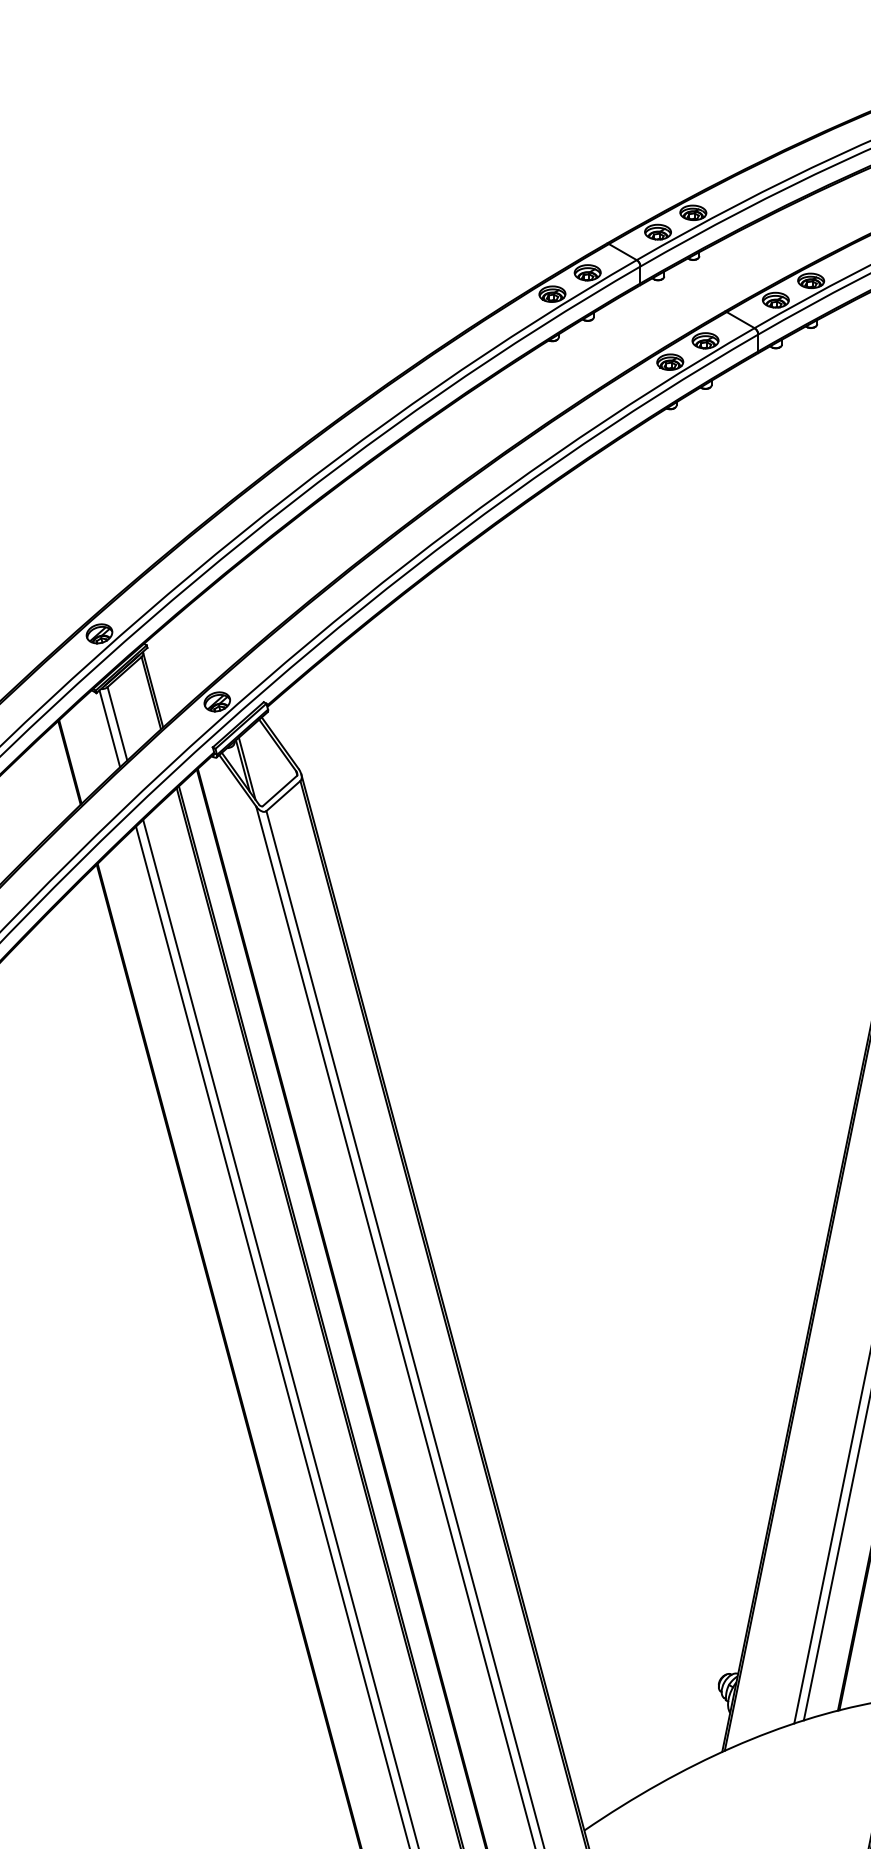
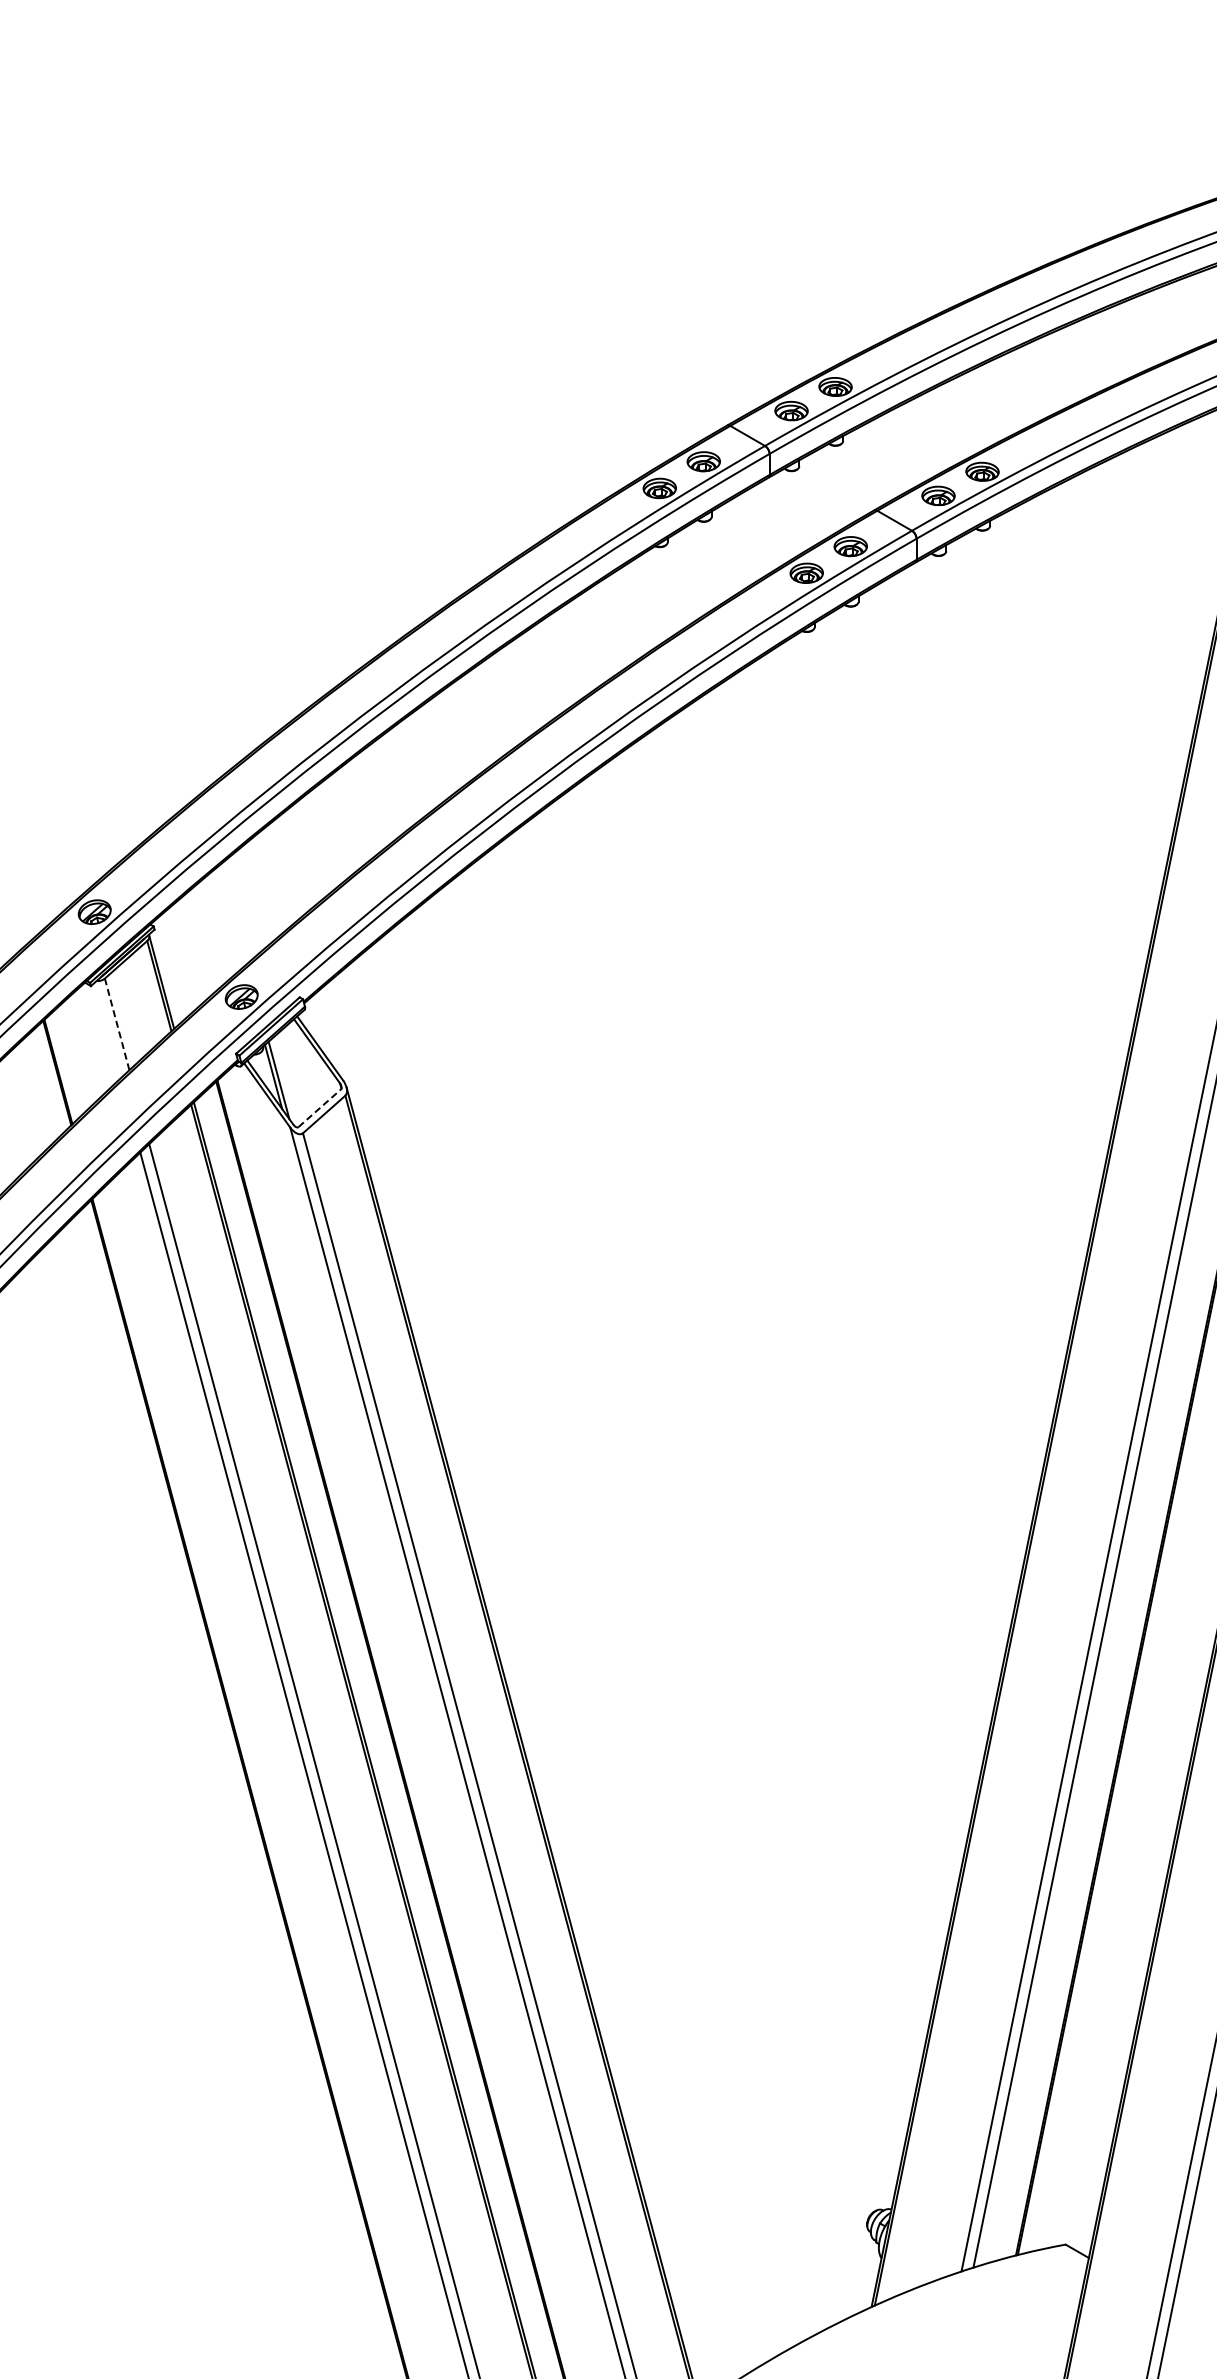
line: (117, 723) -> (117, 1023), solid -> dashed
line: (109, 728) -> (107, 1030), removed
line: (280, 790) -> (320, 1107), solid -> dashed

